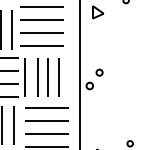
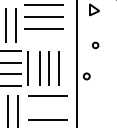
line: (41, 45) -> (43, 39), removed
part: (99, 72) -> (95, 45), moved
line: (46, 120) -> (47, 107), removed

